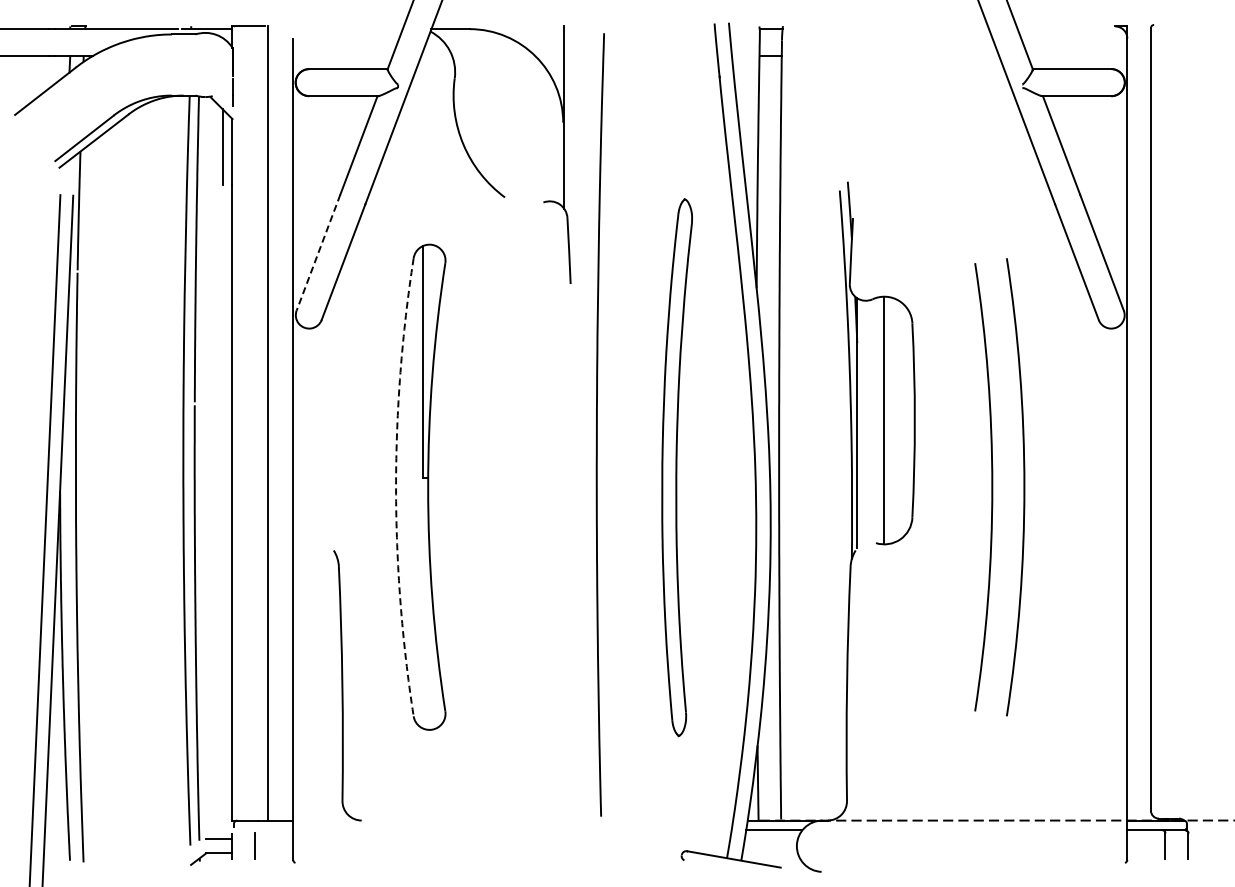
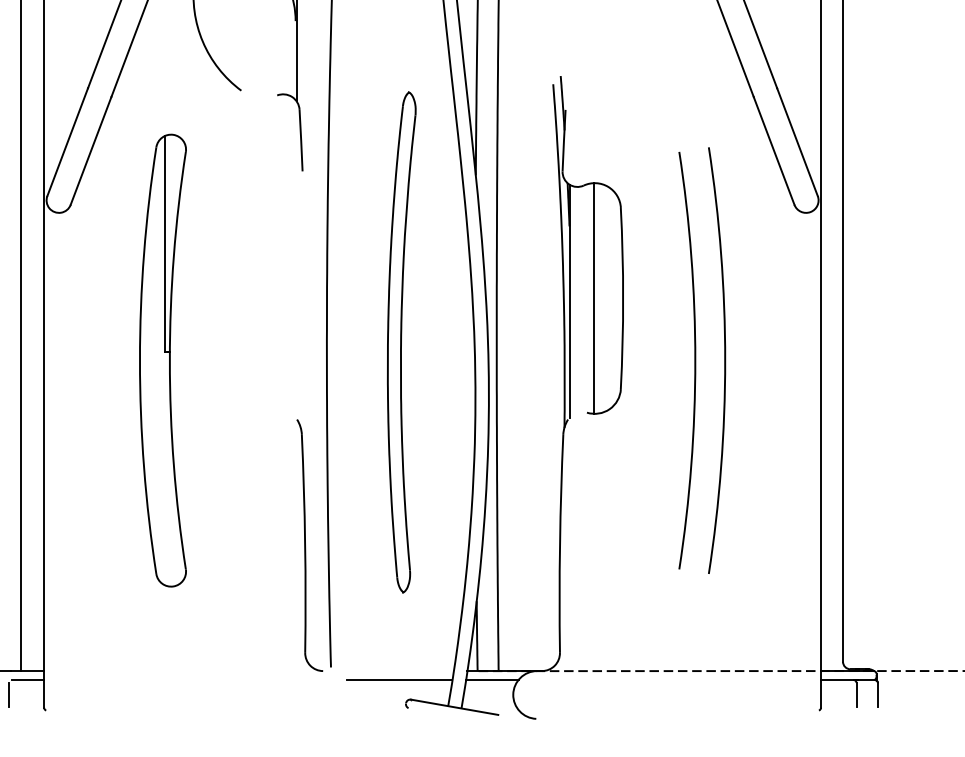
line: (318, 252) -> (67, 141), dashed -> solid
arc: (396, 487) -> (140, 360), dashed -> solid
part: (347, 685) -> (309, 545), moved
line: (275, 830) -> (27, 680), added
line: (674, 830) -> (399, 680), added

